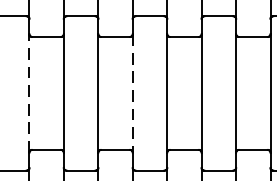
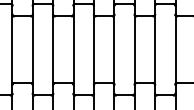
line: (29, 93) -> (12, 49), dashed -> solid
line: (132, 94) -> (73, 50), dashed -> solid

